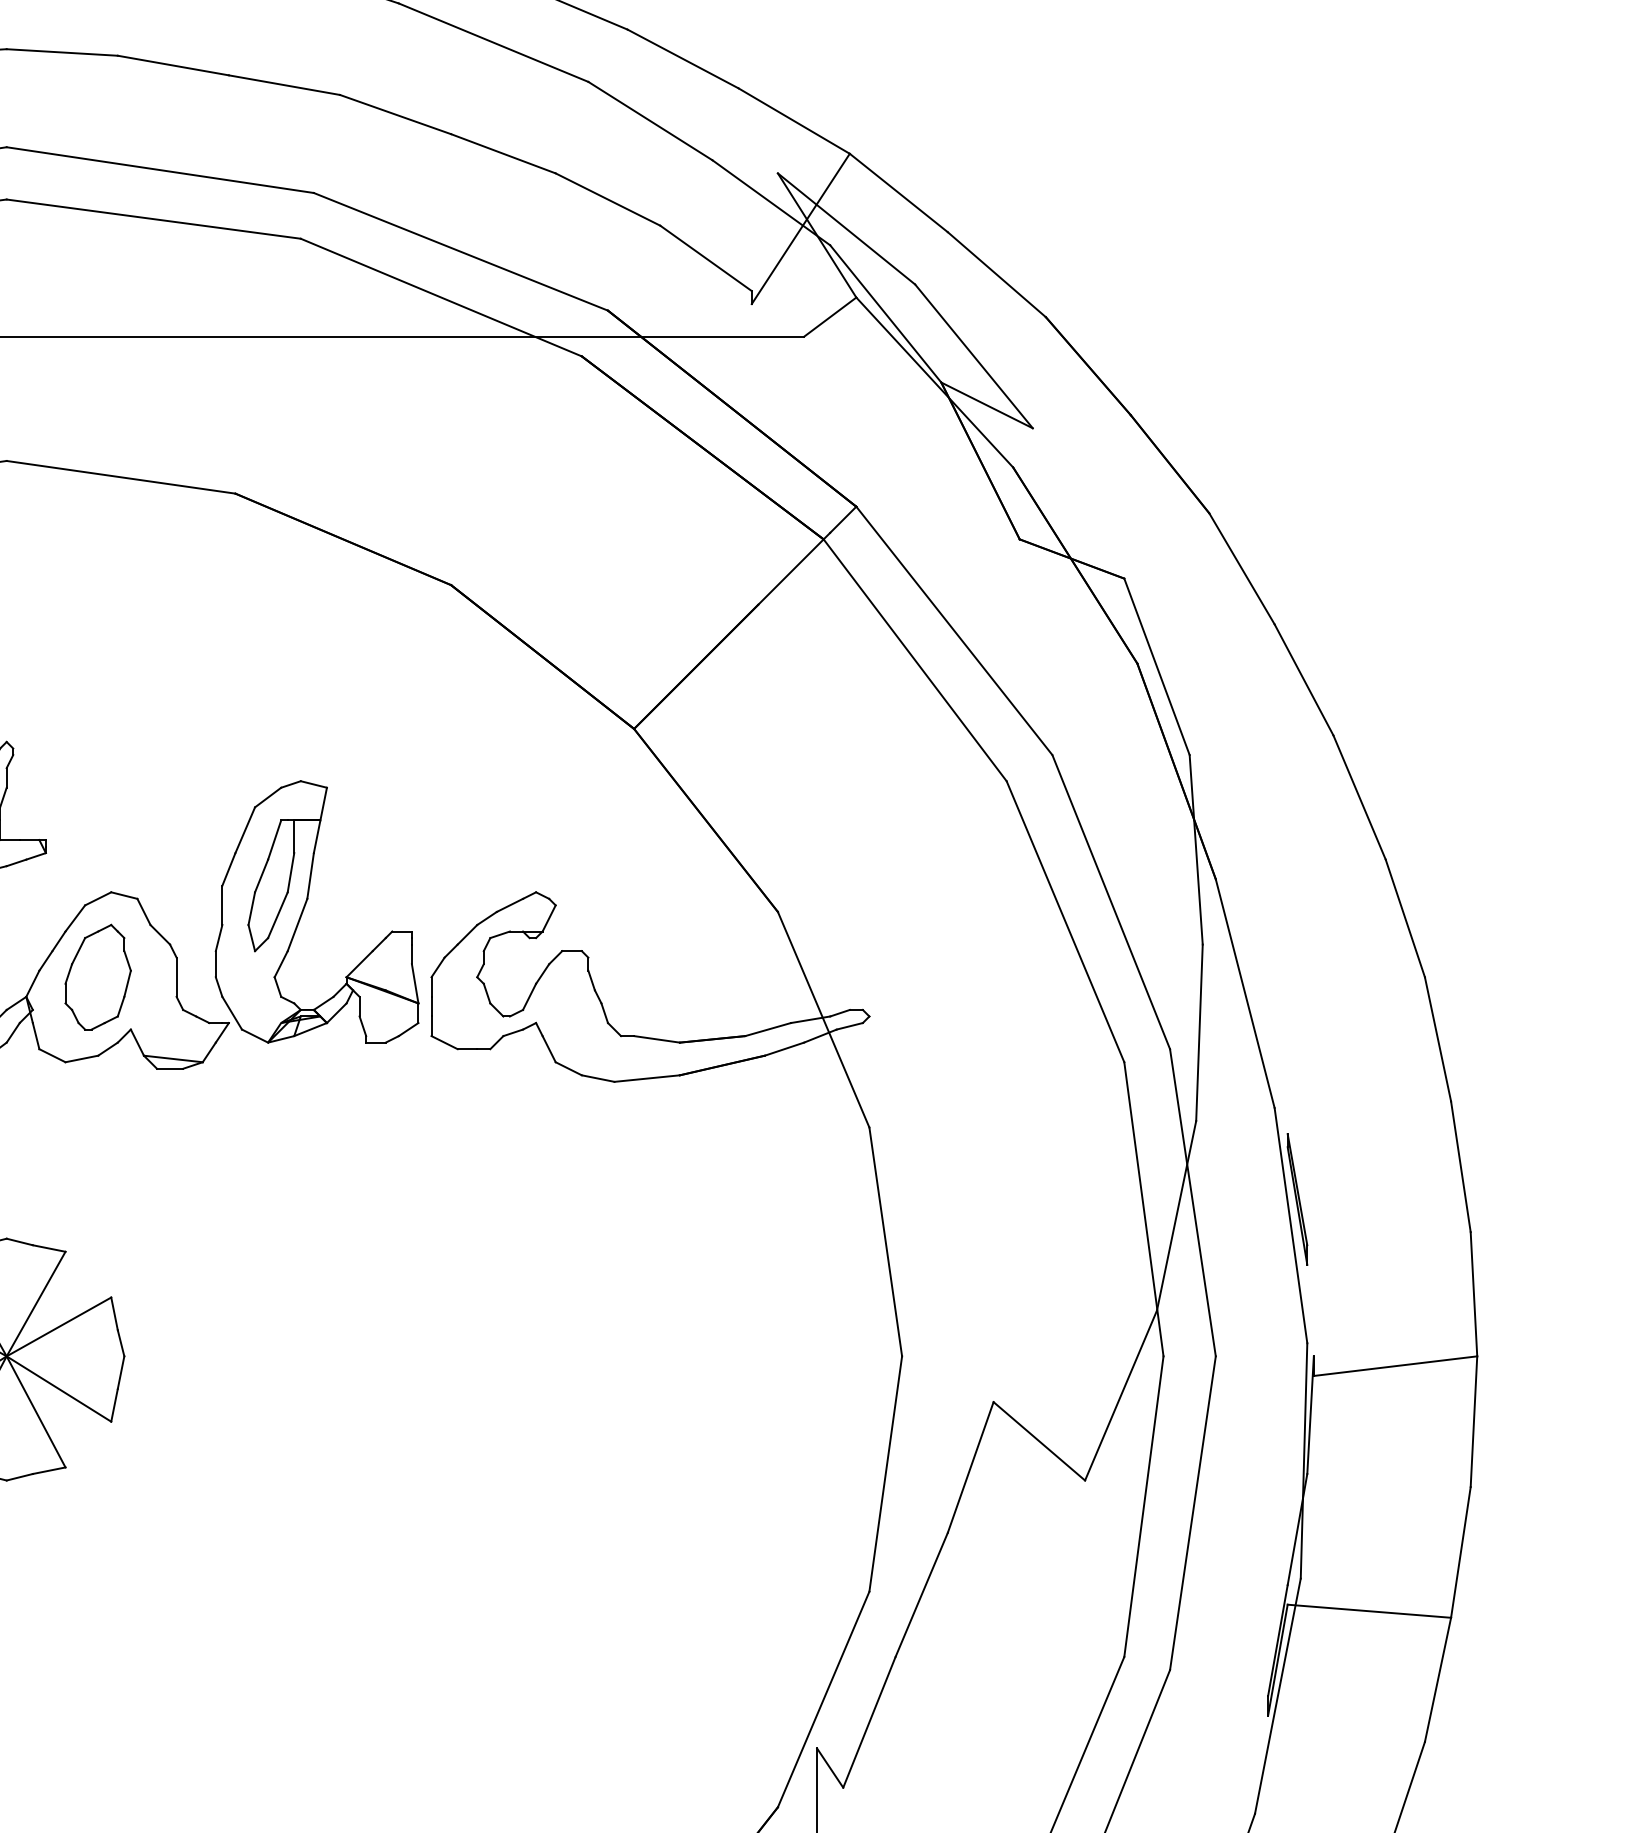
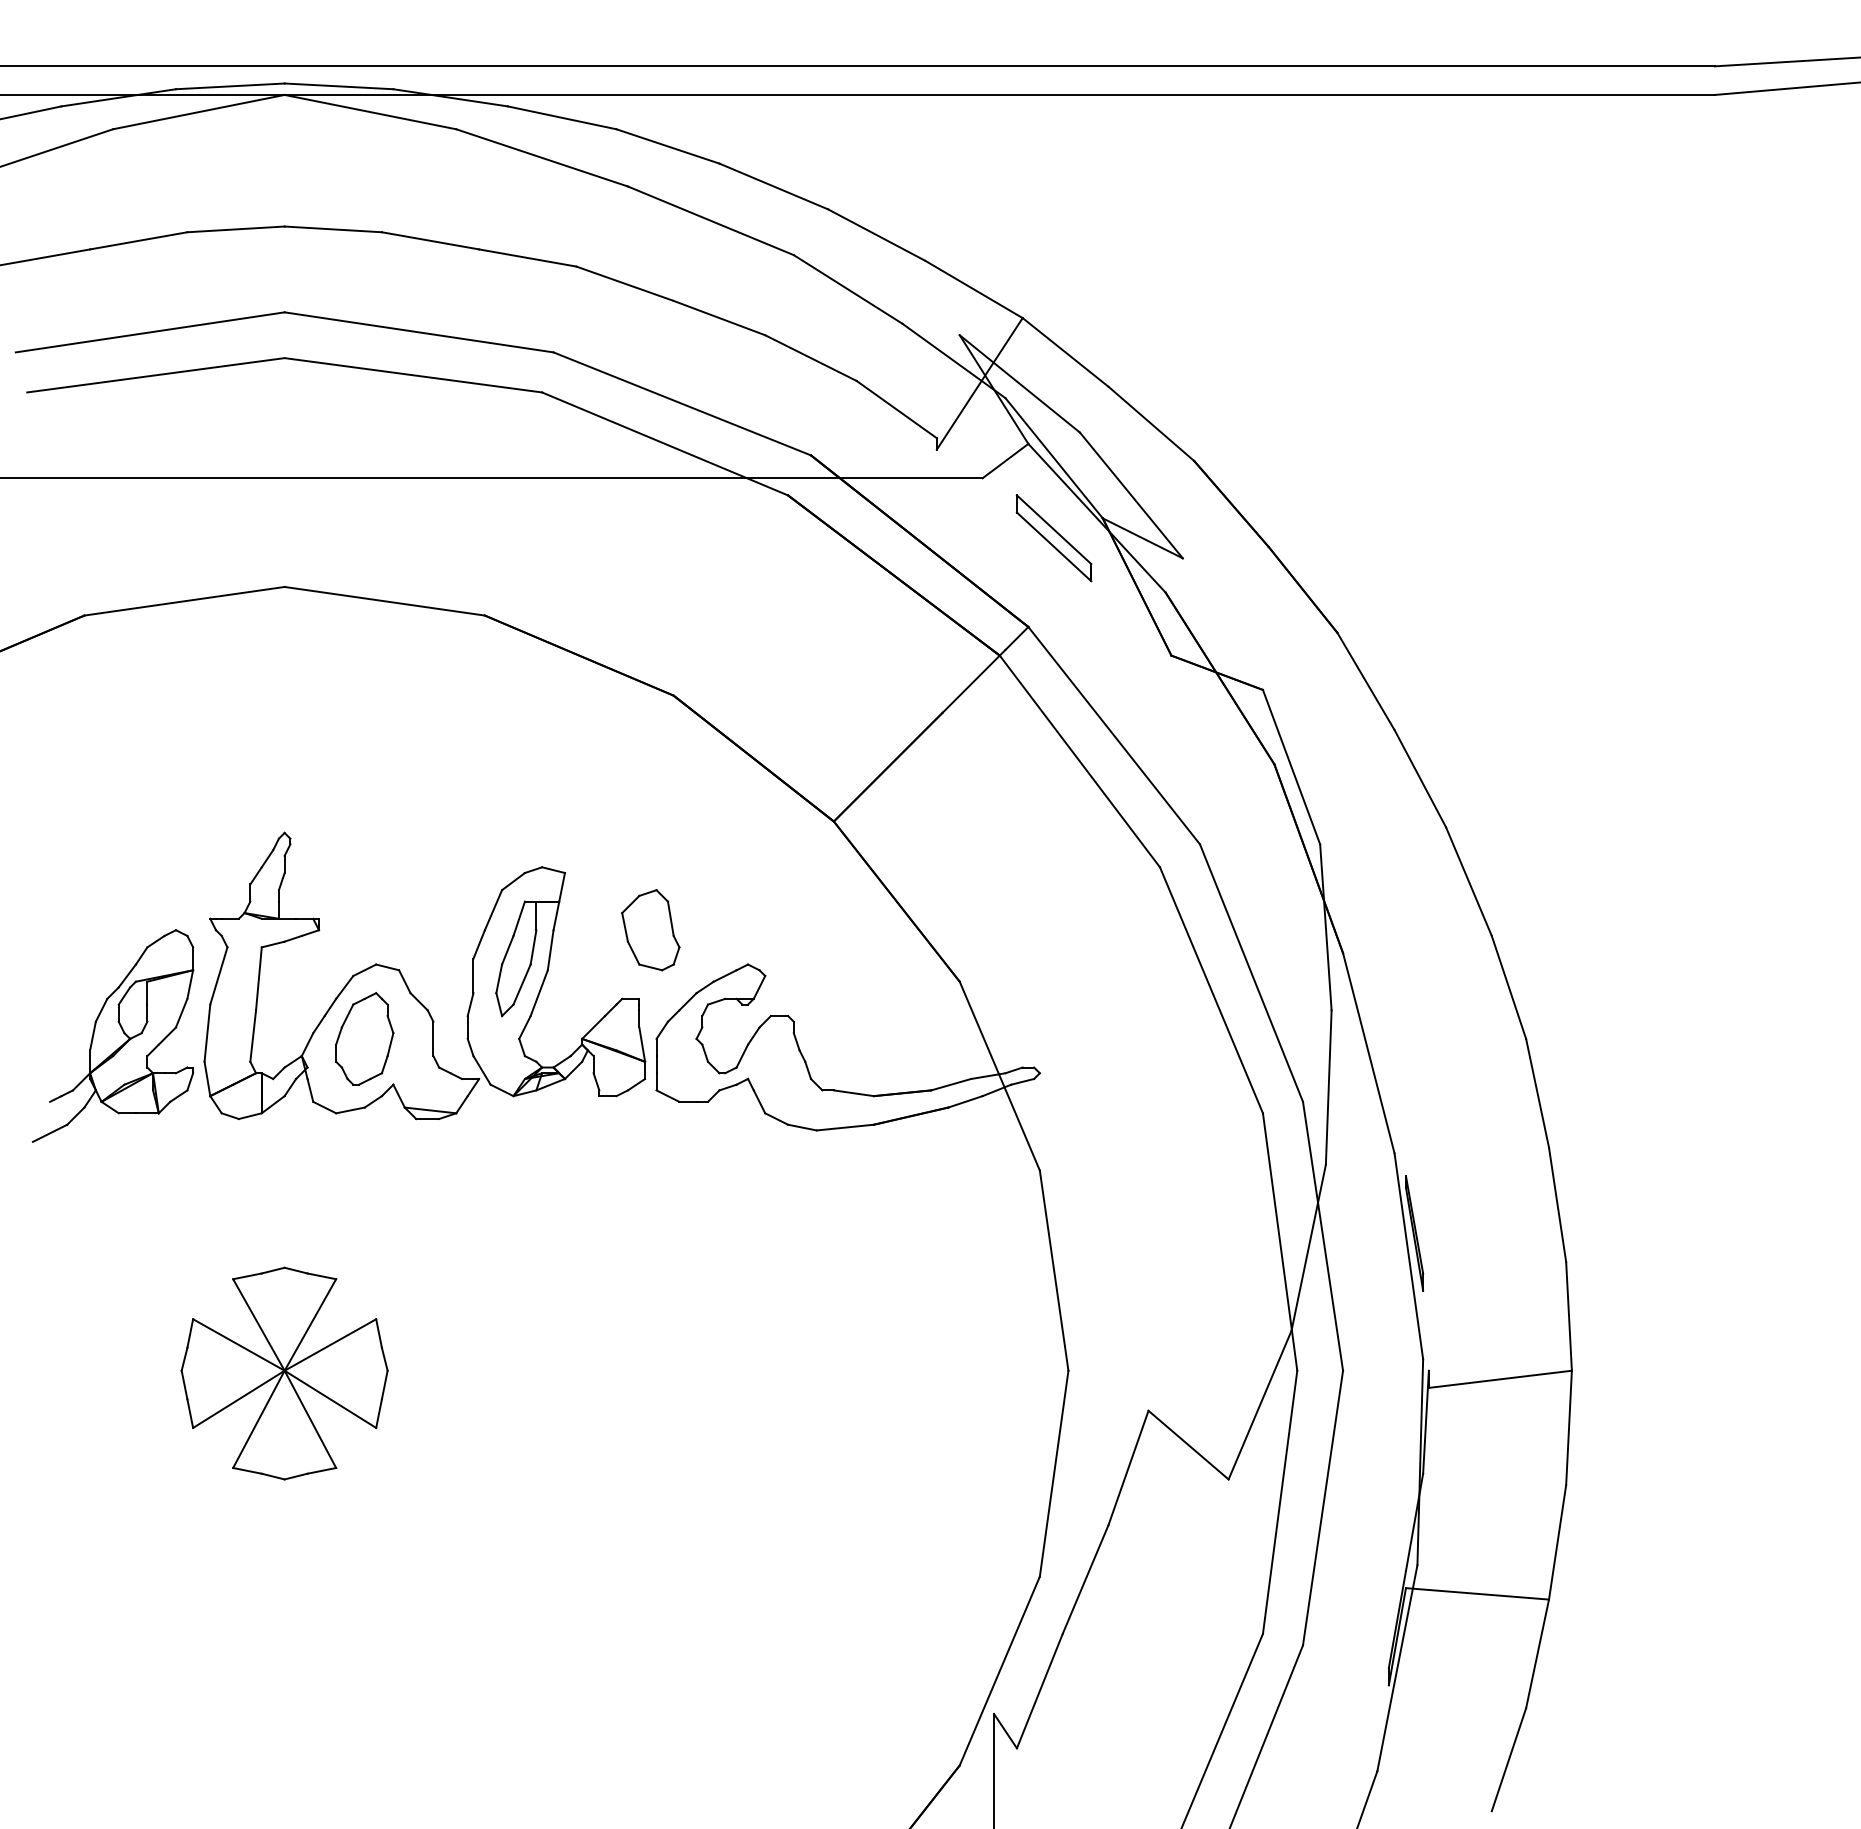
part: (885, 405) -> (1053, 538), added
part: (424, 853) -> (650, 930), added

